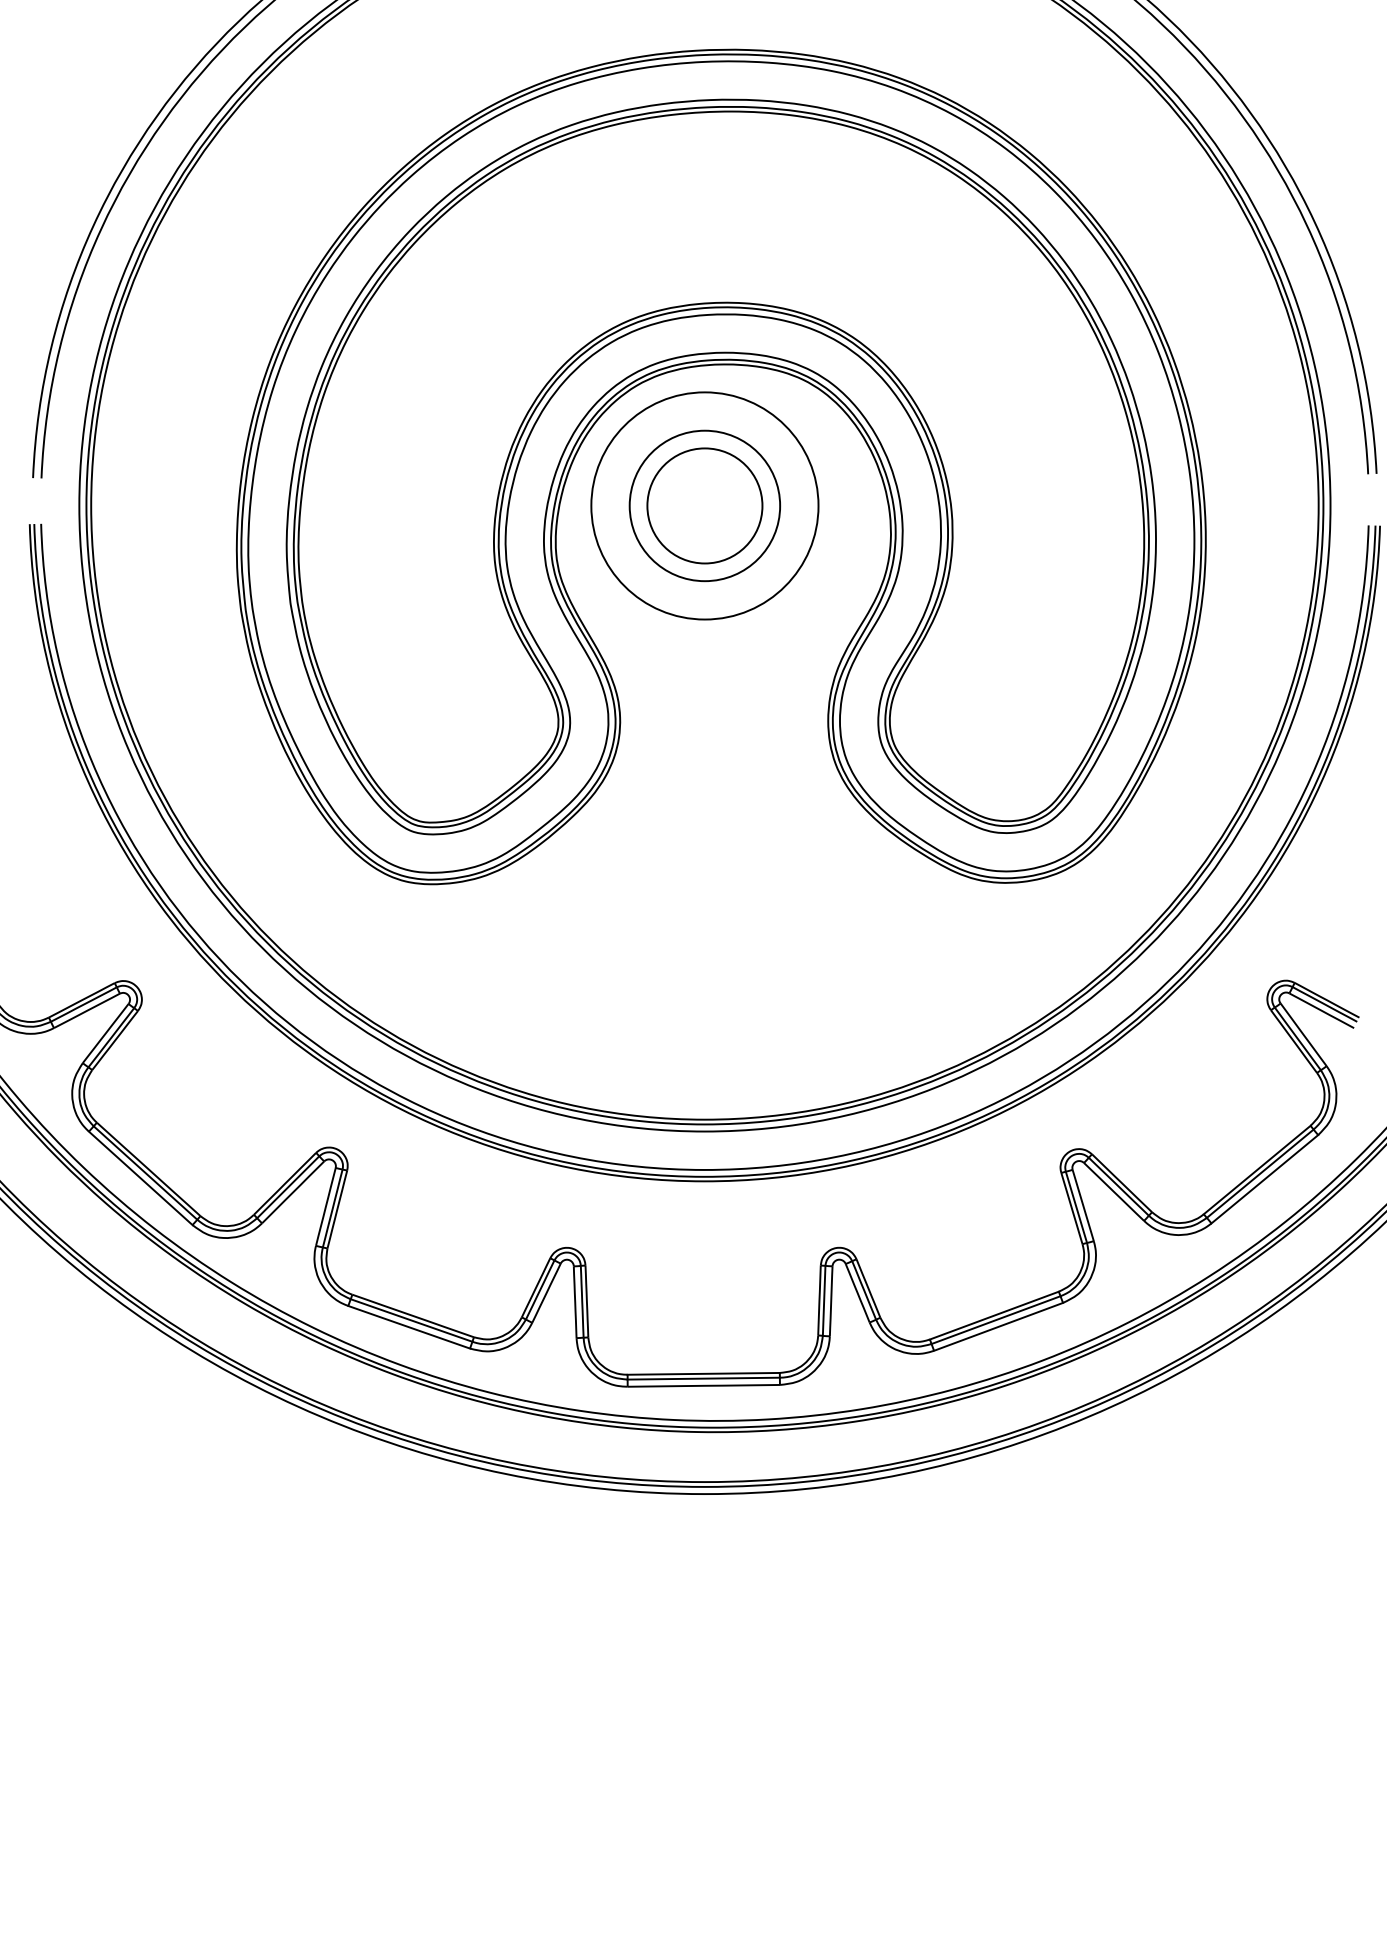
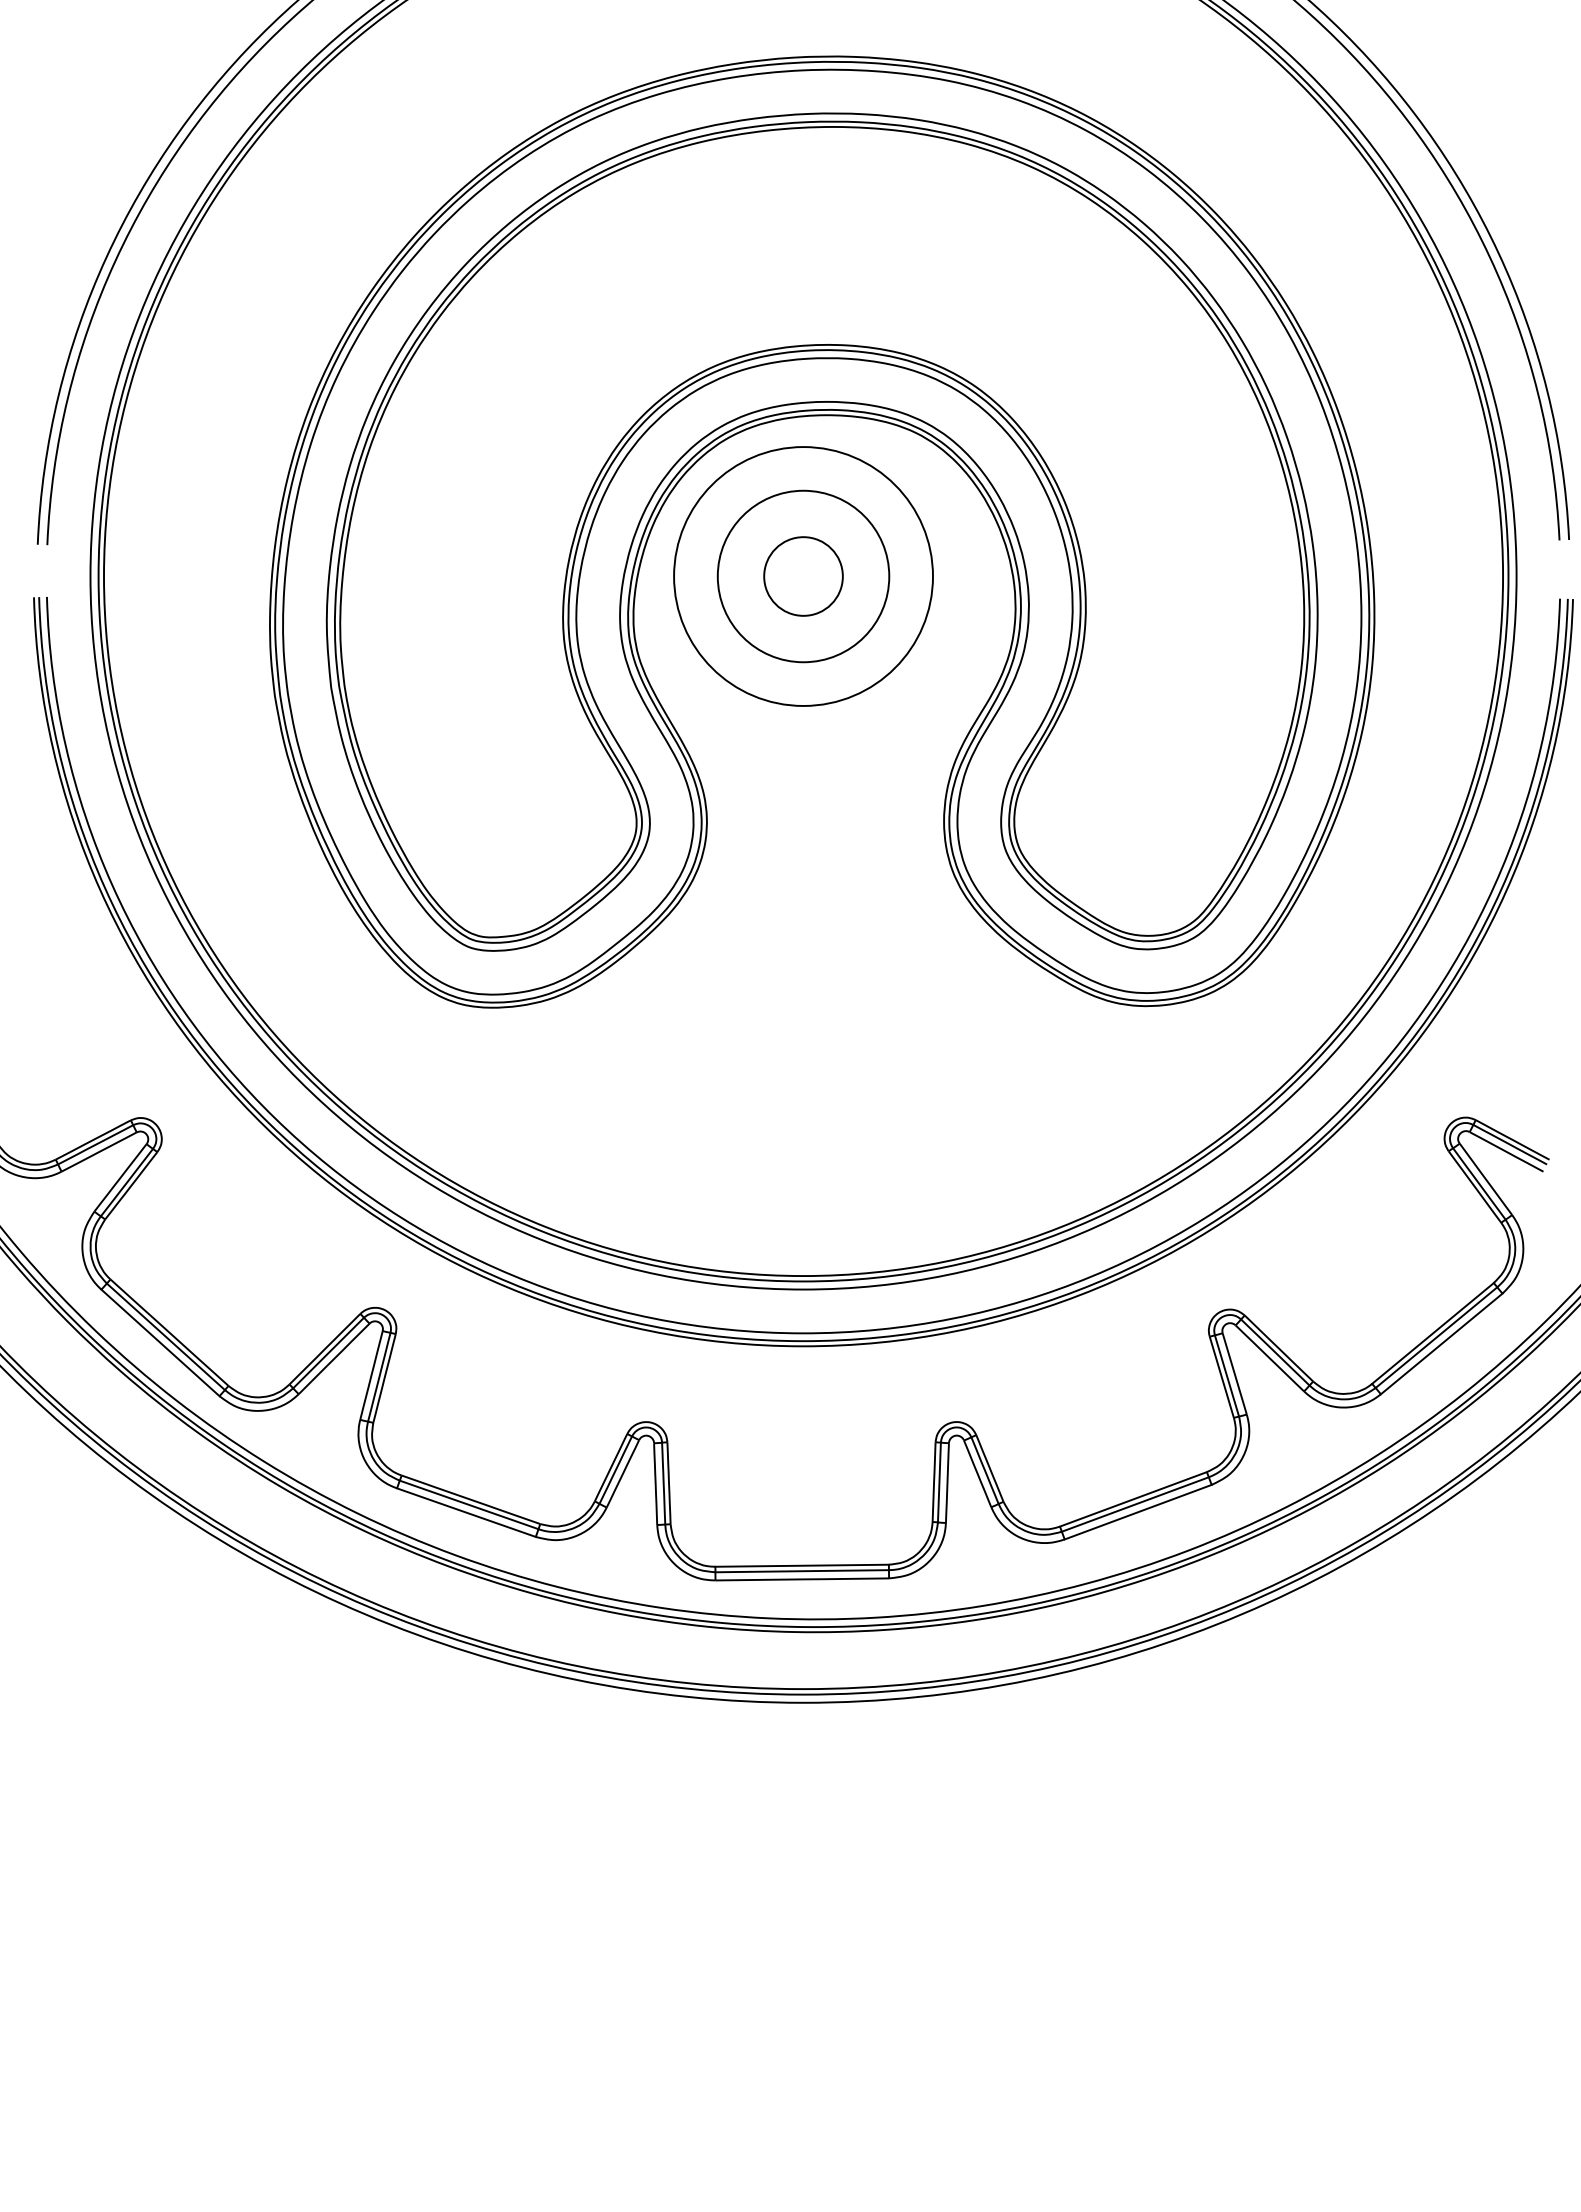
circle: (704, 505) -> (803, 575), size x0.6

